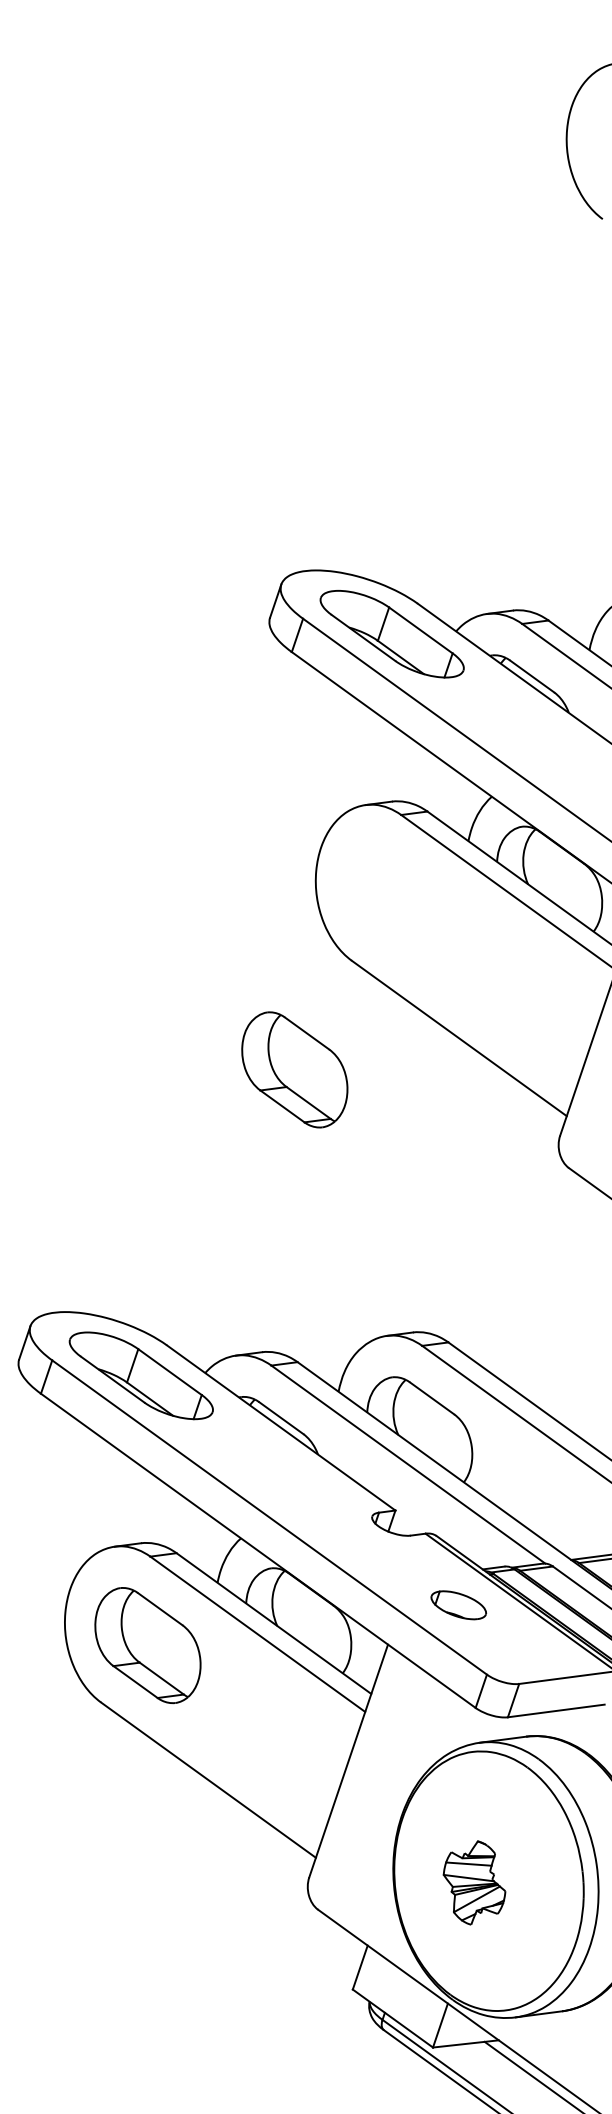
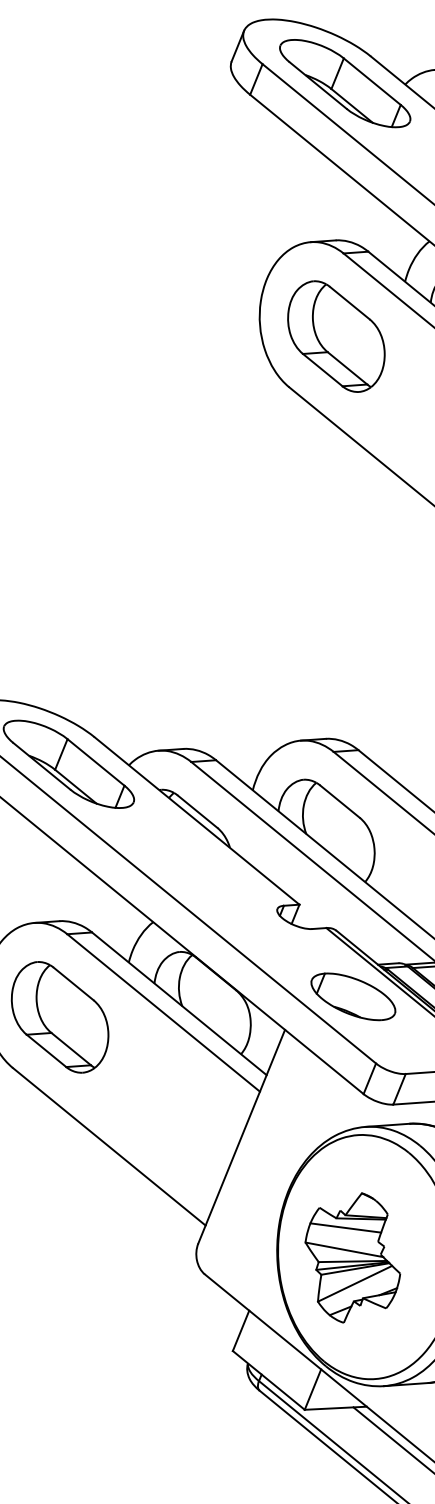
part: (294, 1069) -> (336, 336), moved
part: (458, 1605) -> (353, 997), size x1.67
part: (474, 1882) -> (352, 1257), size x1.67

